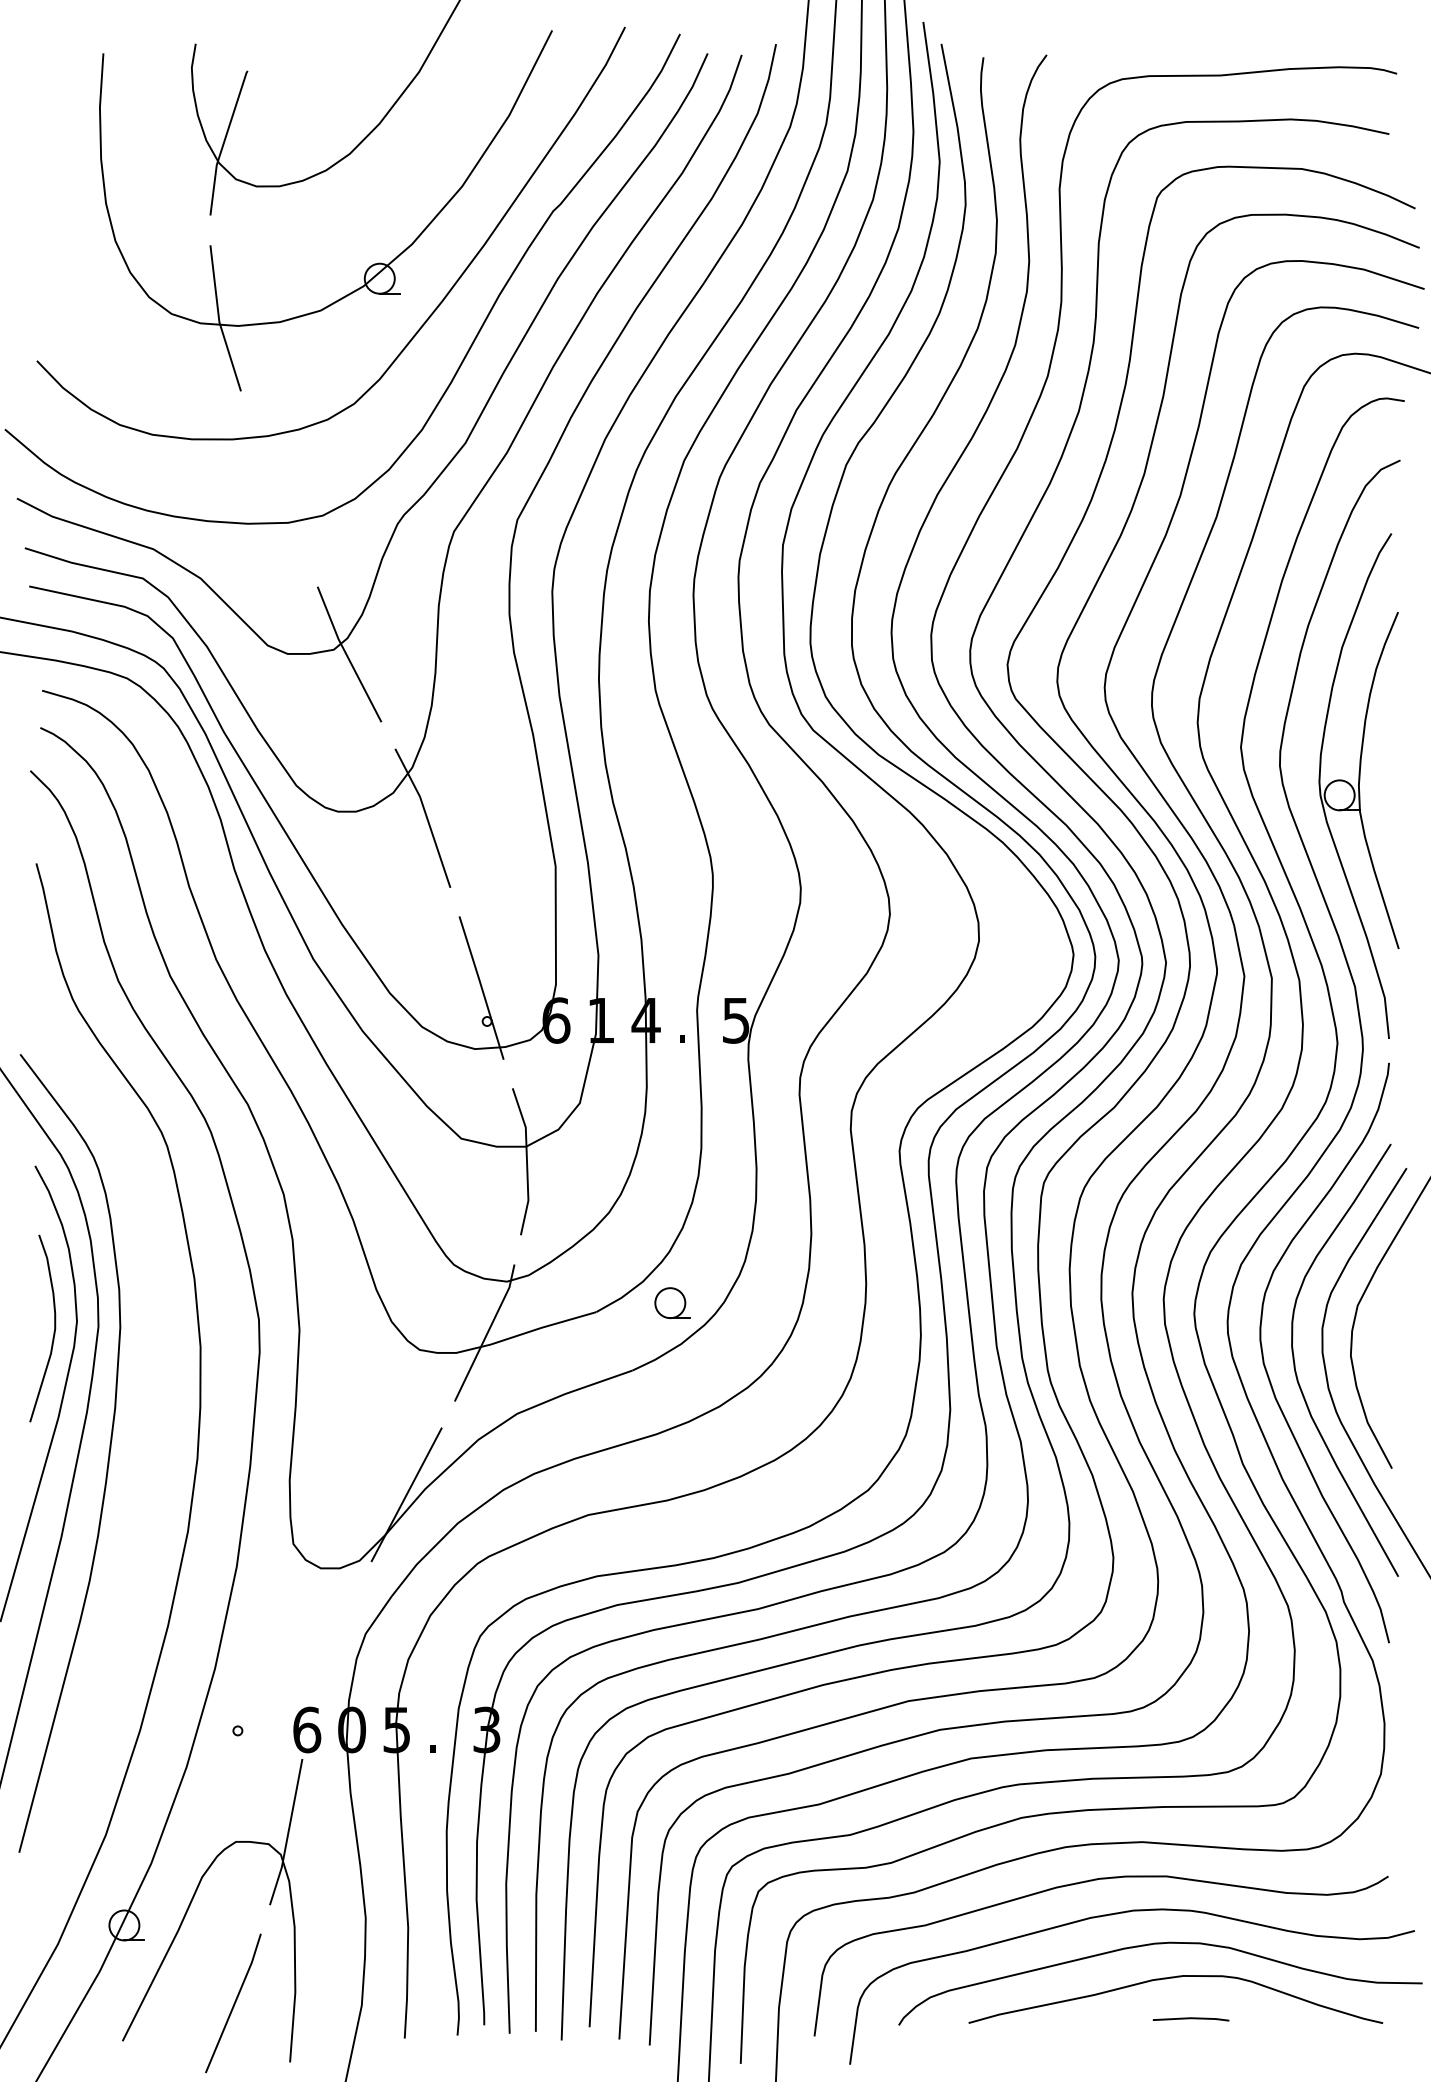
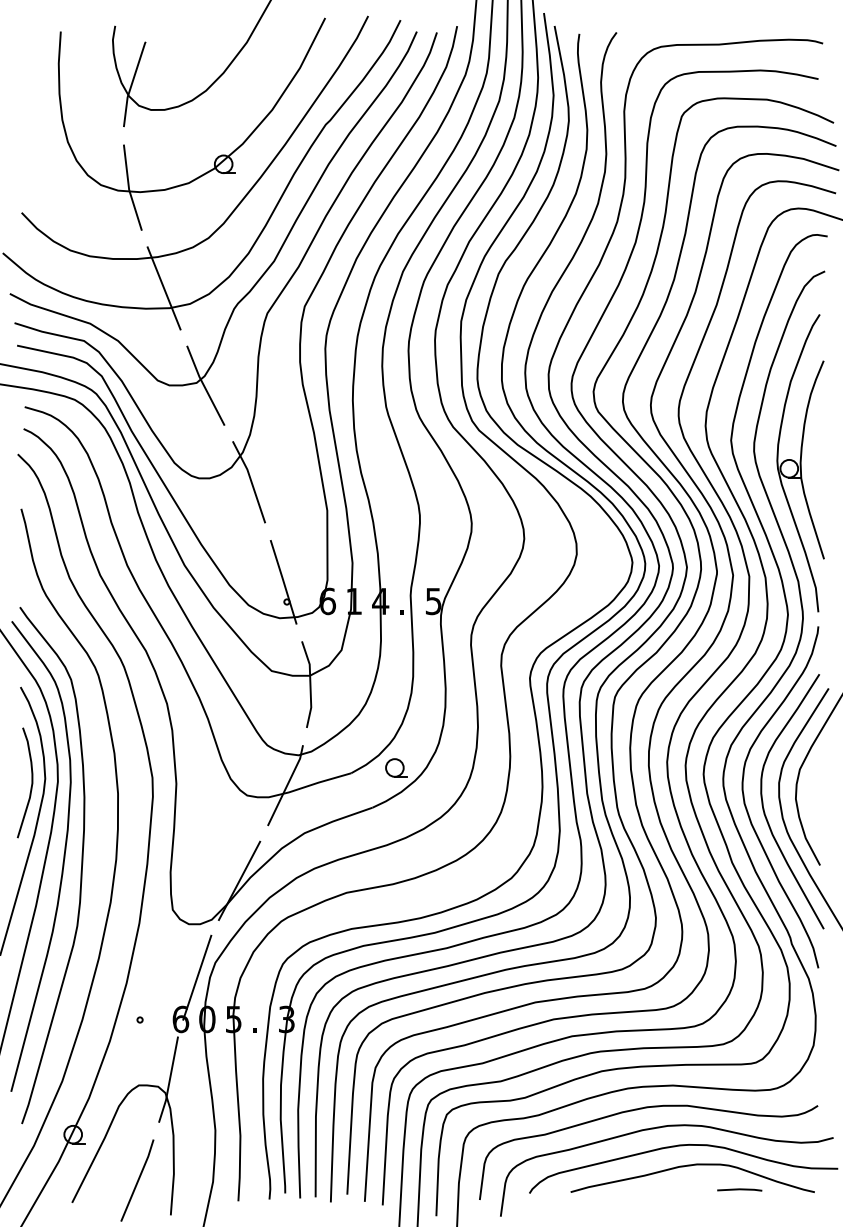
line: (277, 489) -> (163, 288), added
curve: (136, 1478) -> (80, 871), added
line: (335, 1658) -> (197, 977), added
line: (1190, 2018) -> (739, 1189), moved

